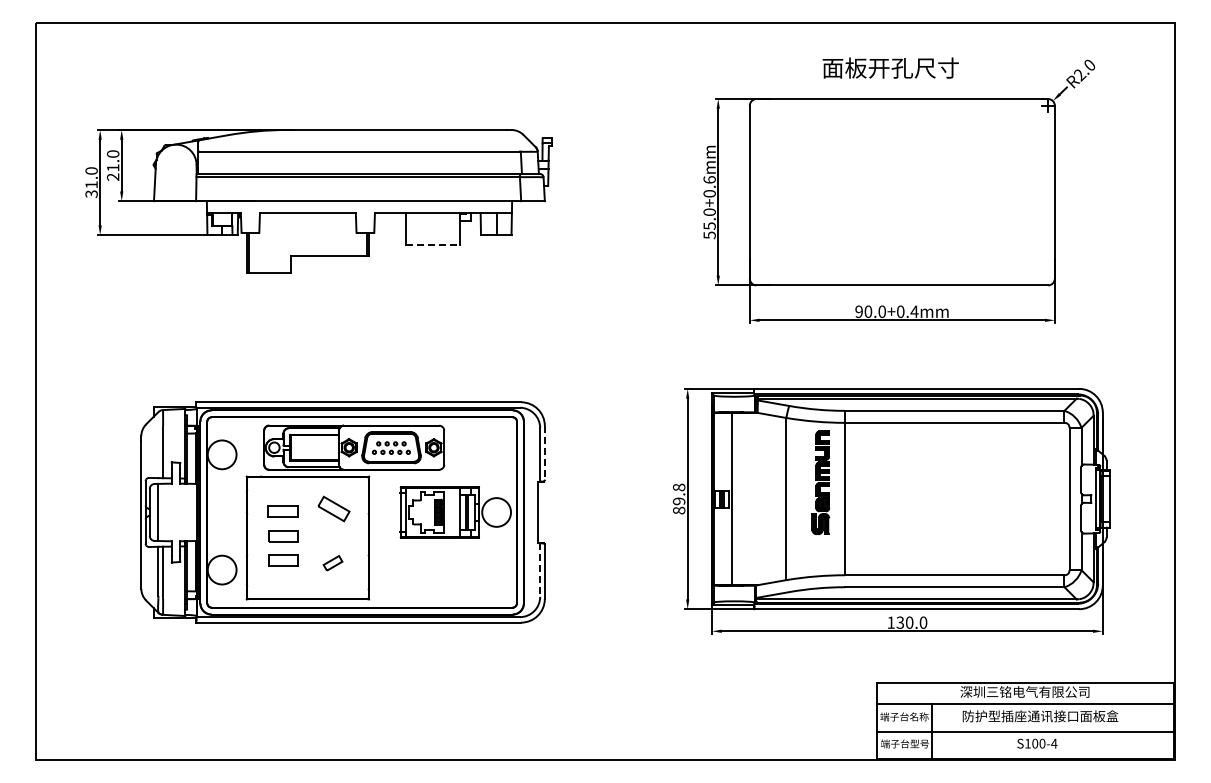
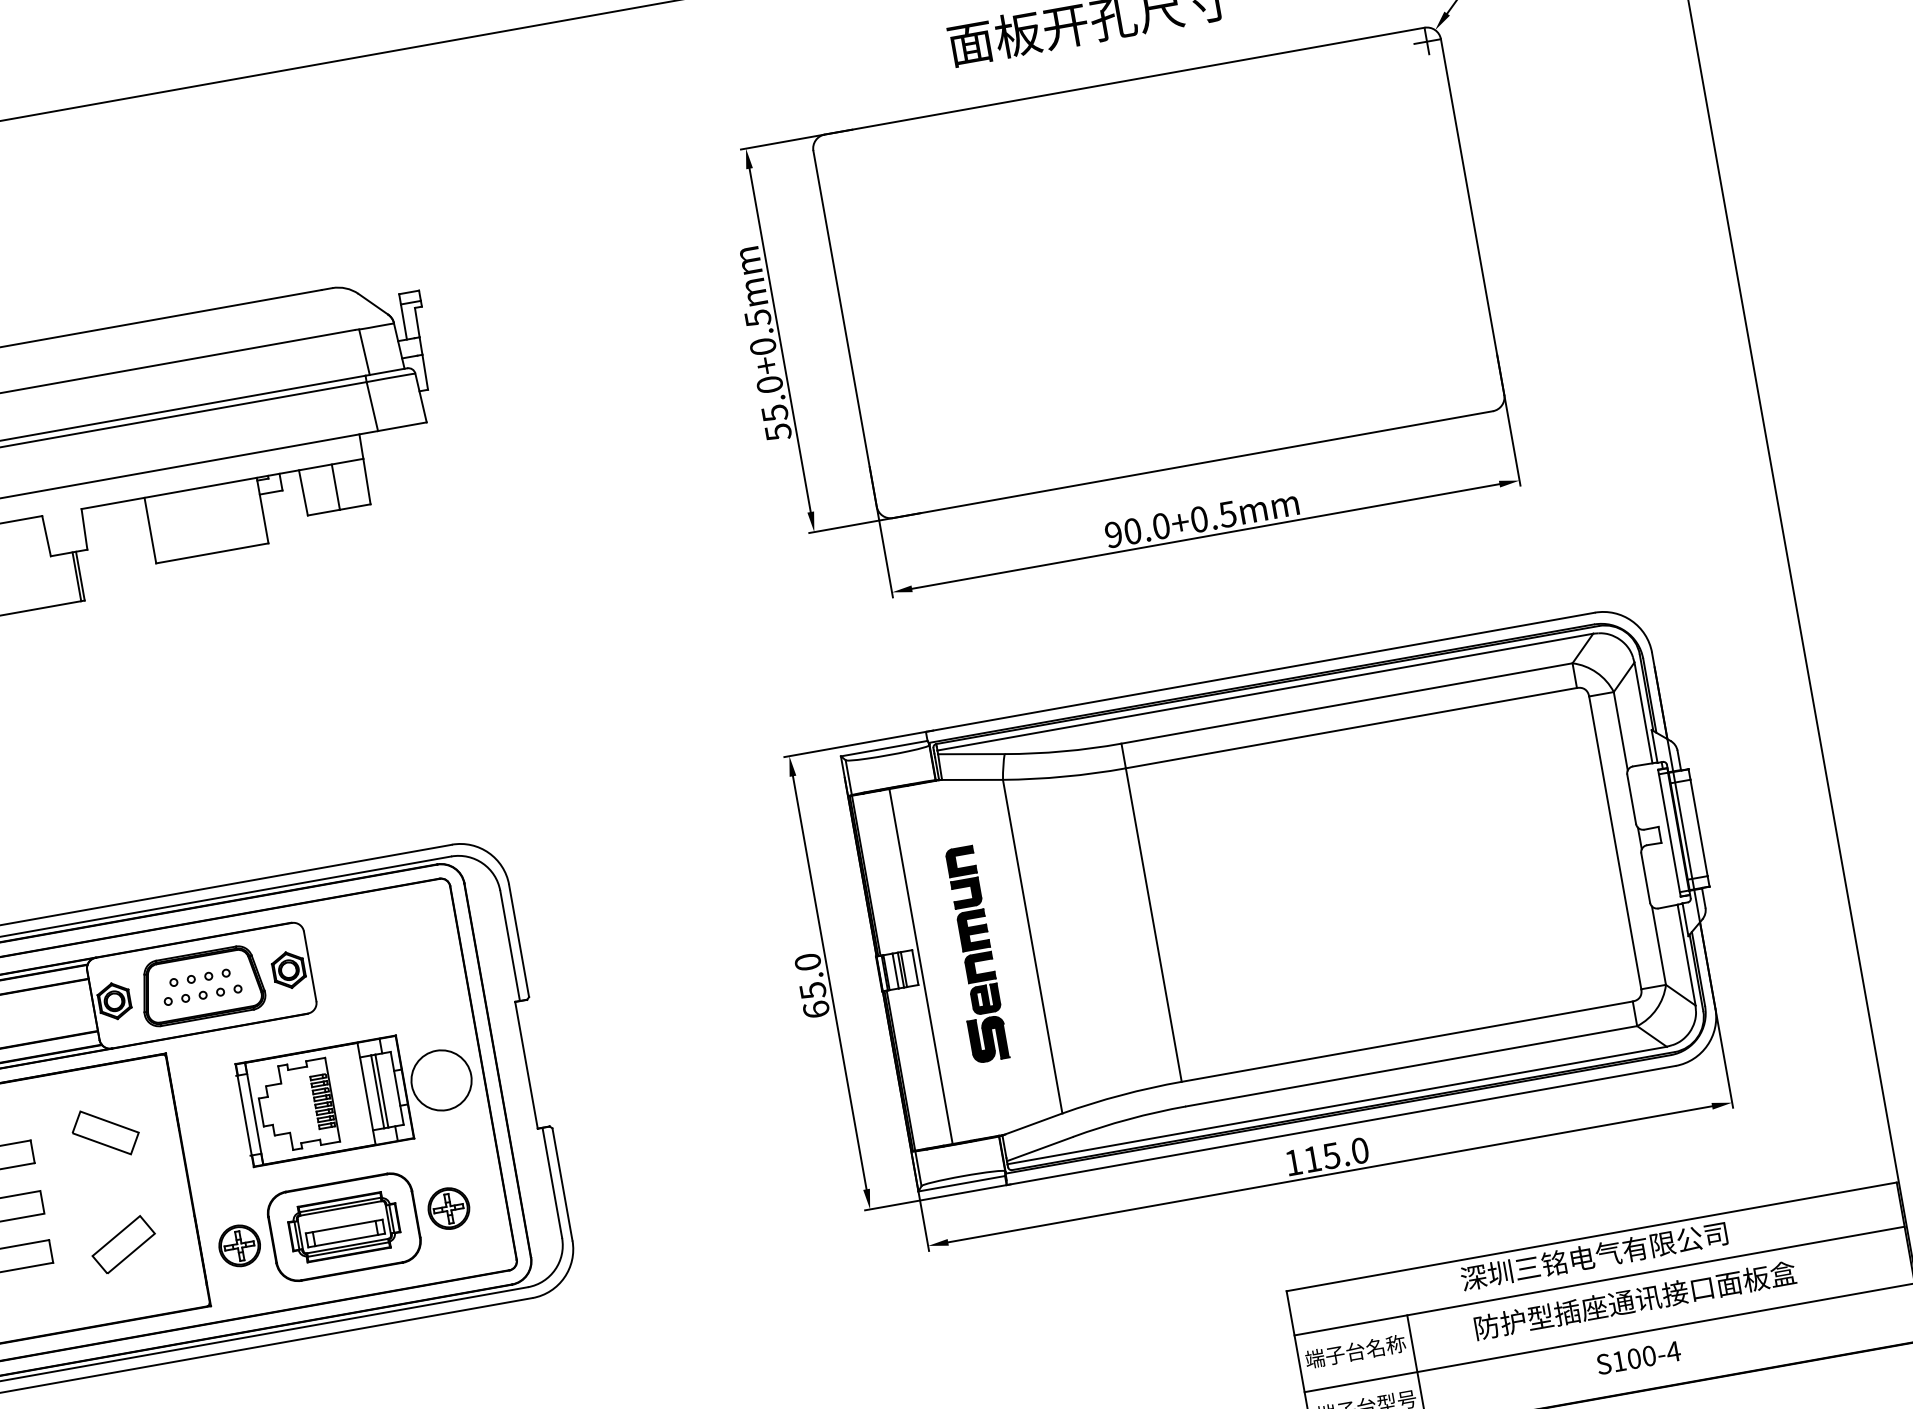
text: (709, 179) -> (757, 317), 55.0+0.6mm -> 55.0+0.5mm
line: (433, 244) -> (213, 552), dashed -> solid
text: (914, 311) -> (1227, 513), 90.0+0.4mm -> 90.0+0.5mm
line: (544, 453) -> (518, 941), dashed -> solid
part: (820, 482) -> (972, 954), moved
text: (678, 498) -> (810, 985), 89.8 -> 65.0
part: (332, 563) -> (122, 1245), size x1.67
line: (540, 570) -> (553, 1183), dashed -> solid
part: (438, 573) -> (344, 1227), added
text: (904, 622) -> (1320, 1157), 130.0 -> 115.0

